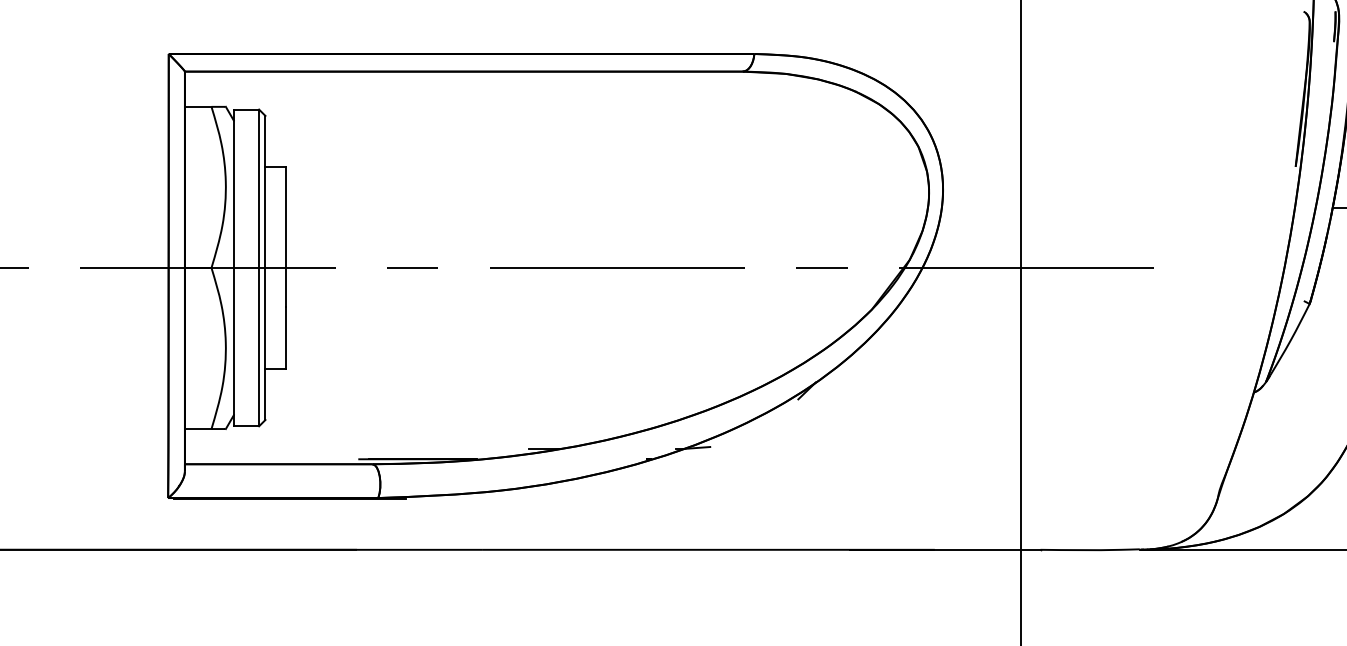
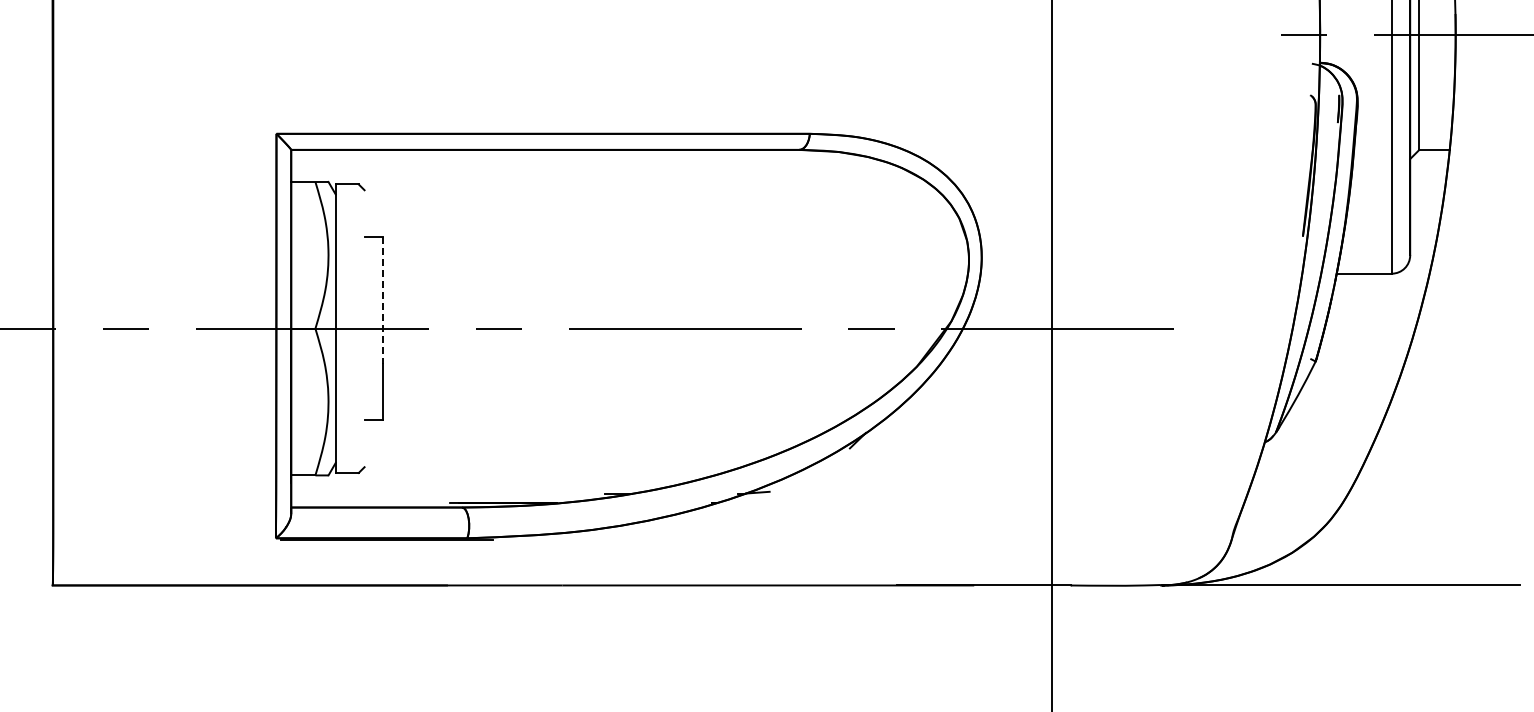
line: (285, 236) -> (382, 300), solid -> dashed
line: (258, 267) -> (358, 328), removed
line: (265, 267) -> (364, 328), removed

